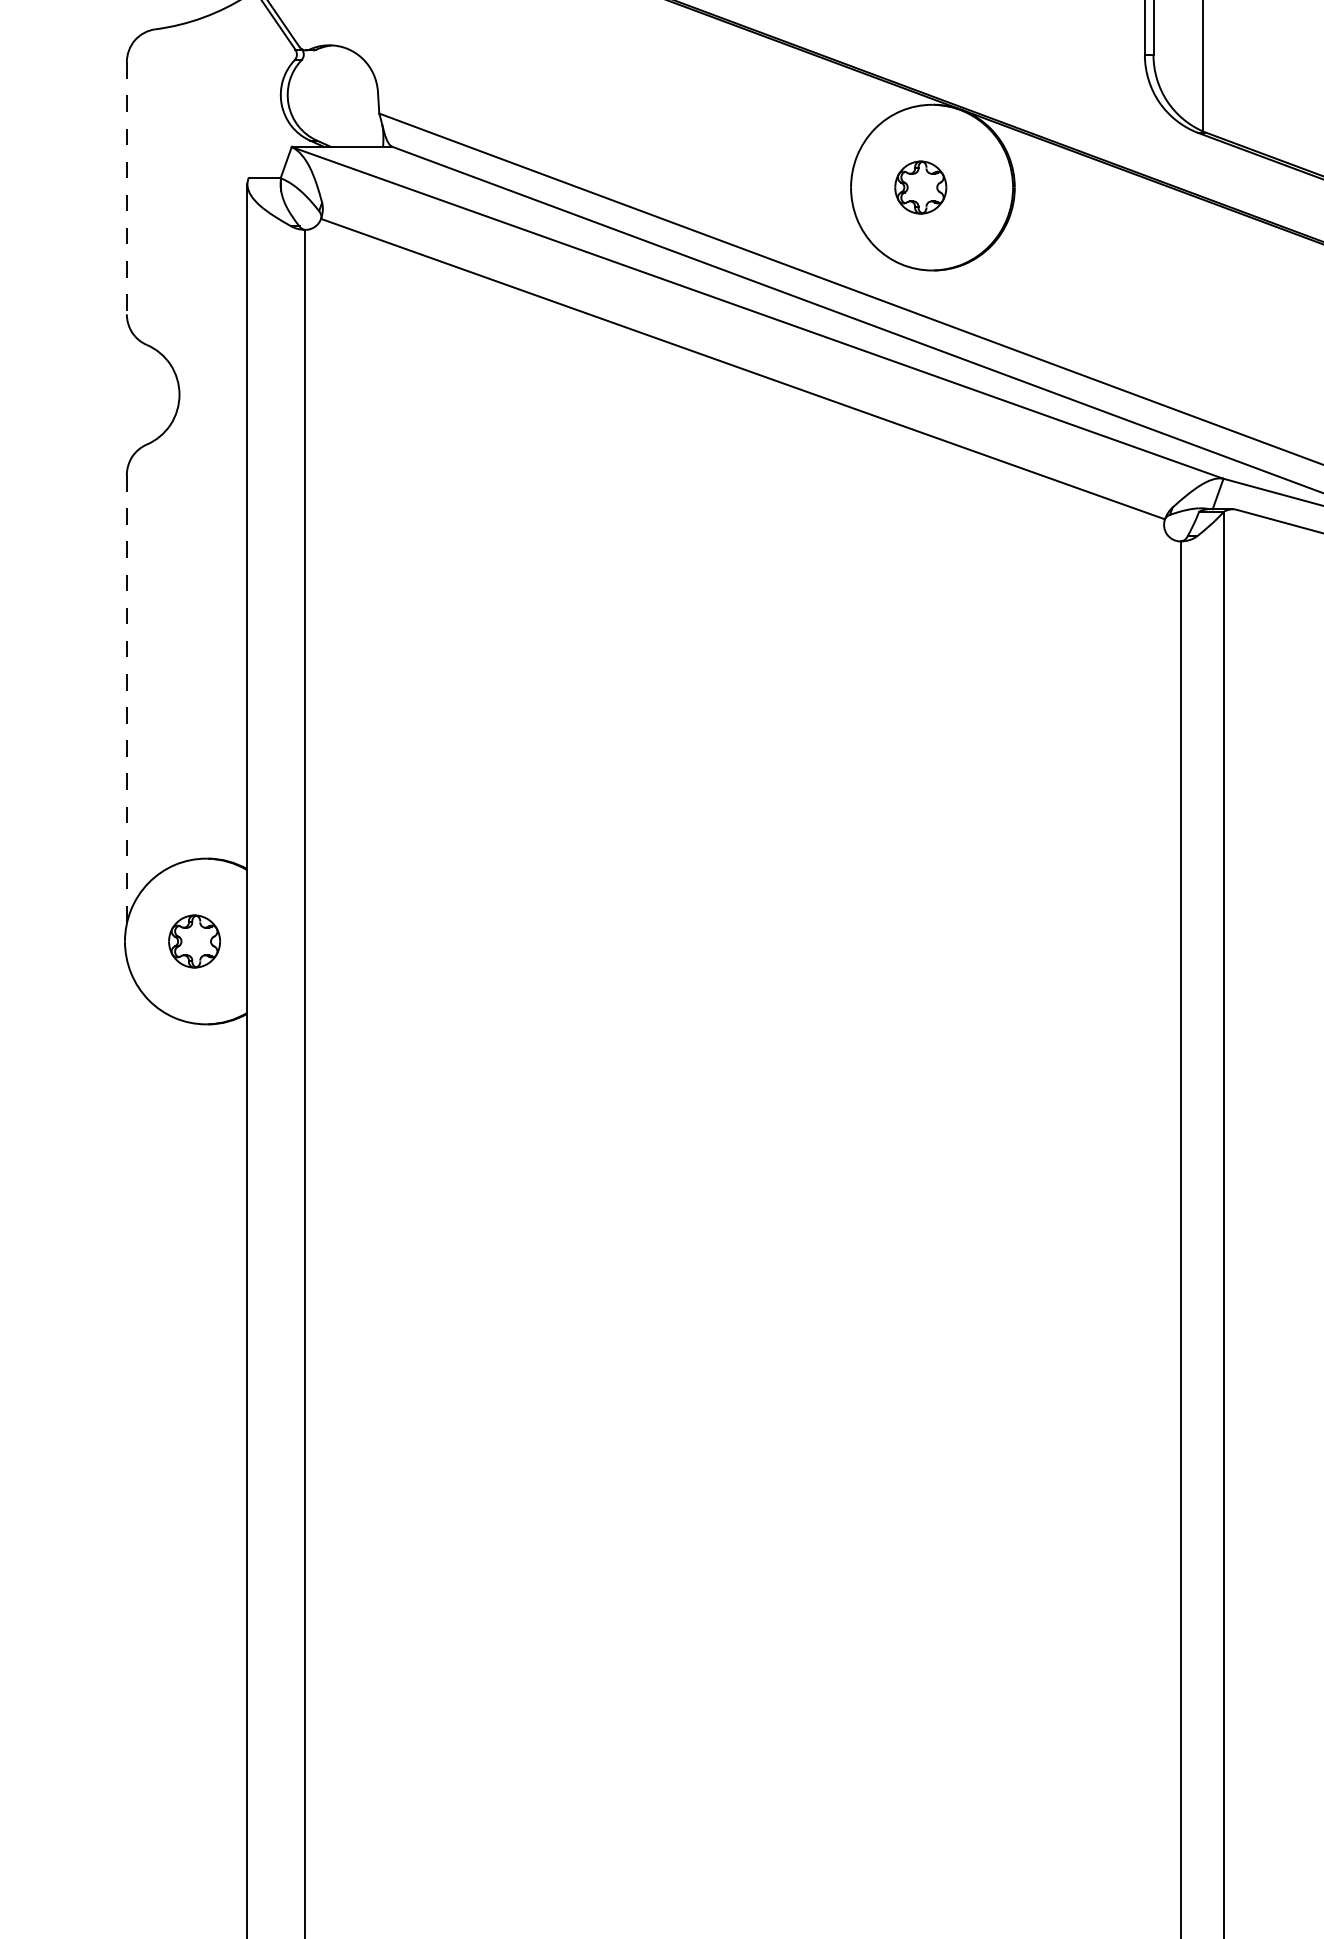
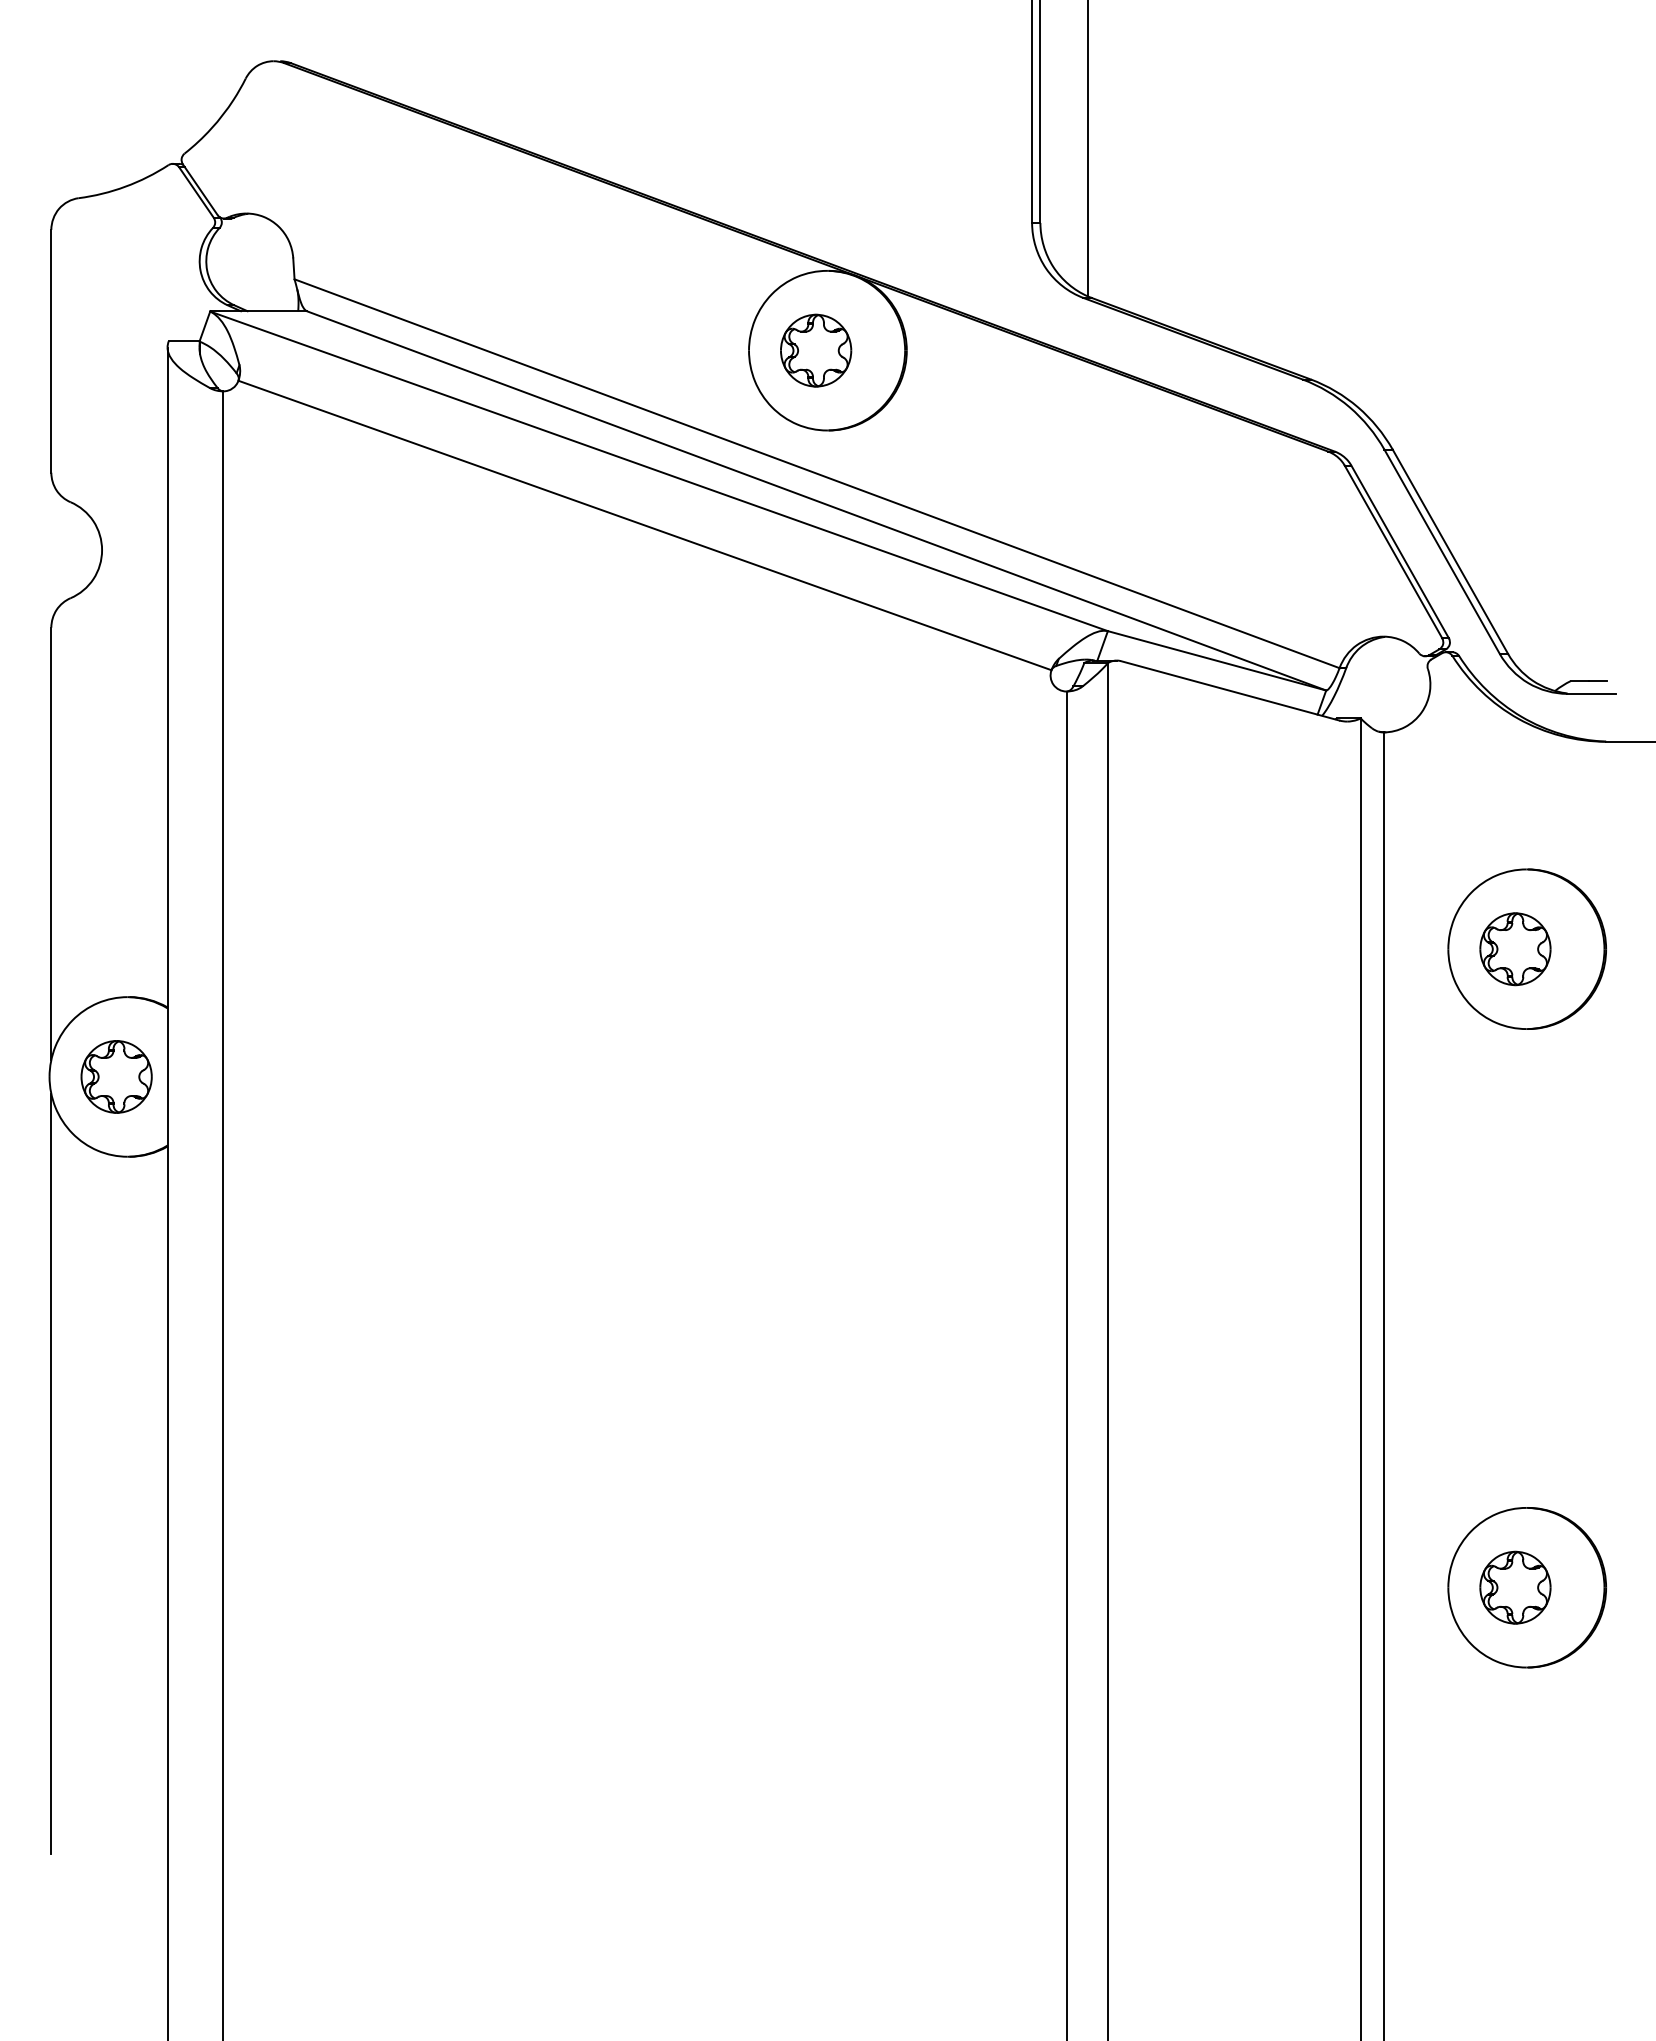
part: (921, 187) -> (816, 350), size x1.43
line: (127, 188) -> (51, 351), dashed -> solid
line: (127, 700) -> (51, 844), dashed -> solid
part: (194, 941) -> (116, 1076), size x1.43
line: (127, 1353) -> (51, 1473), added

